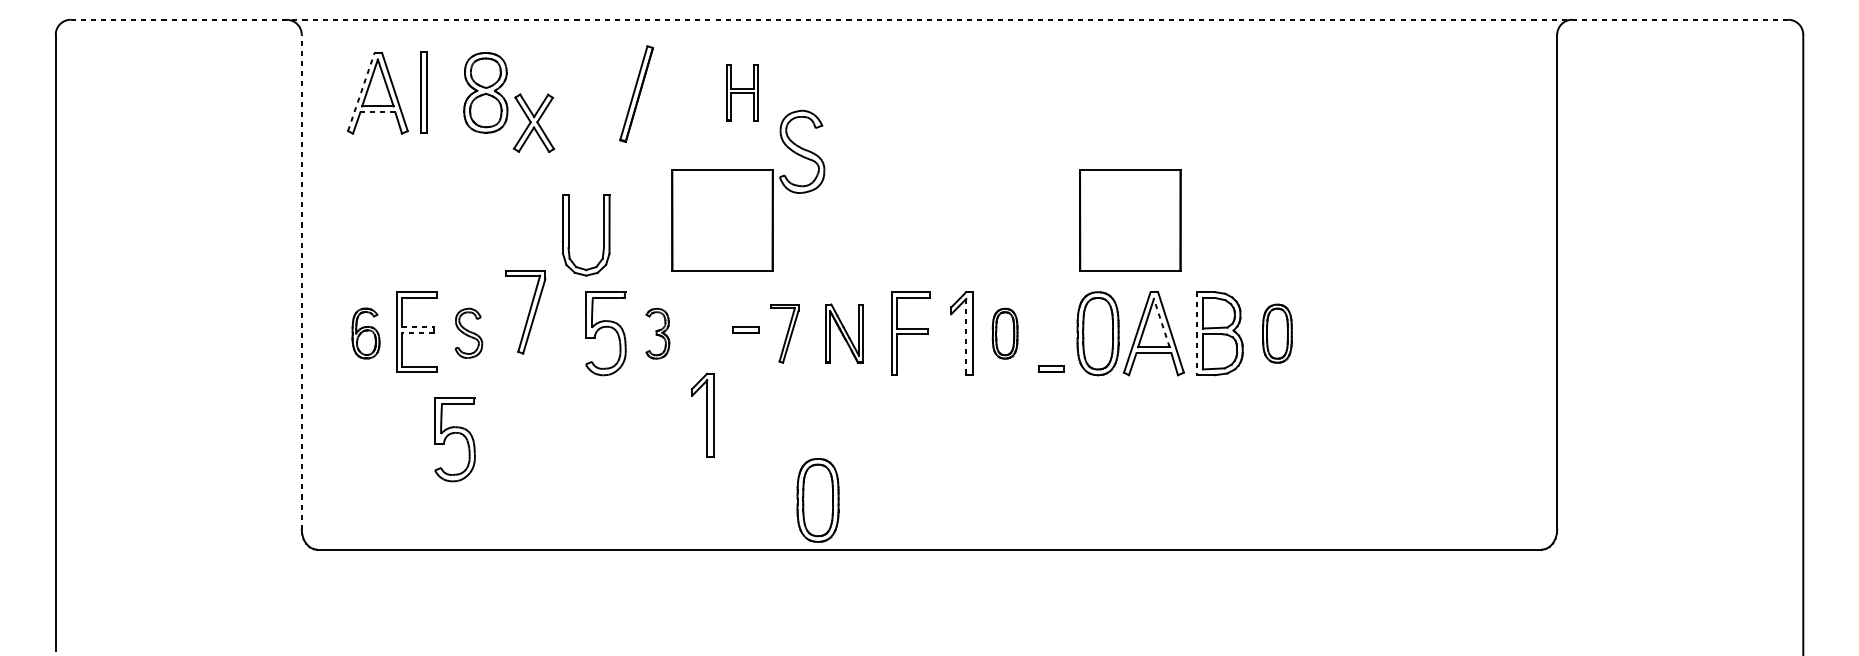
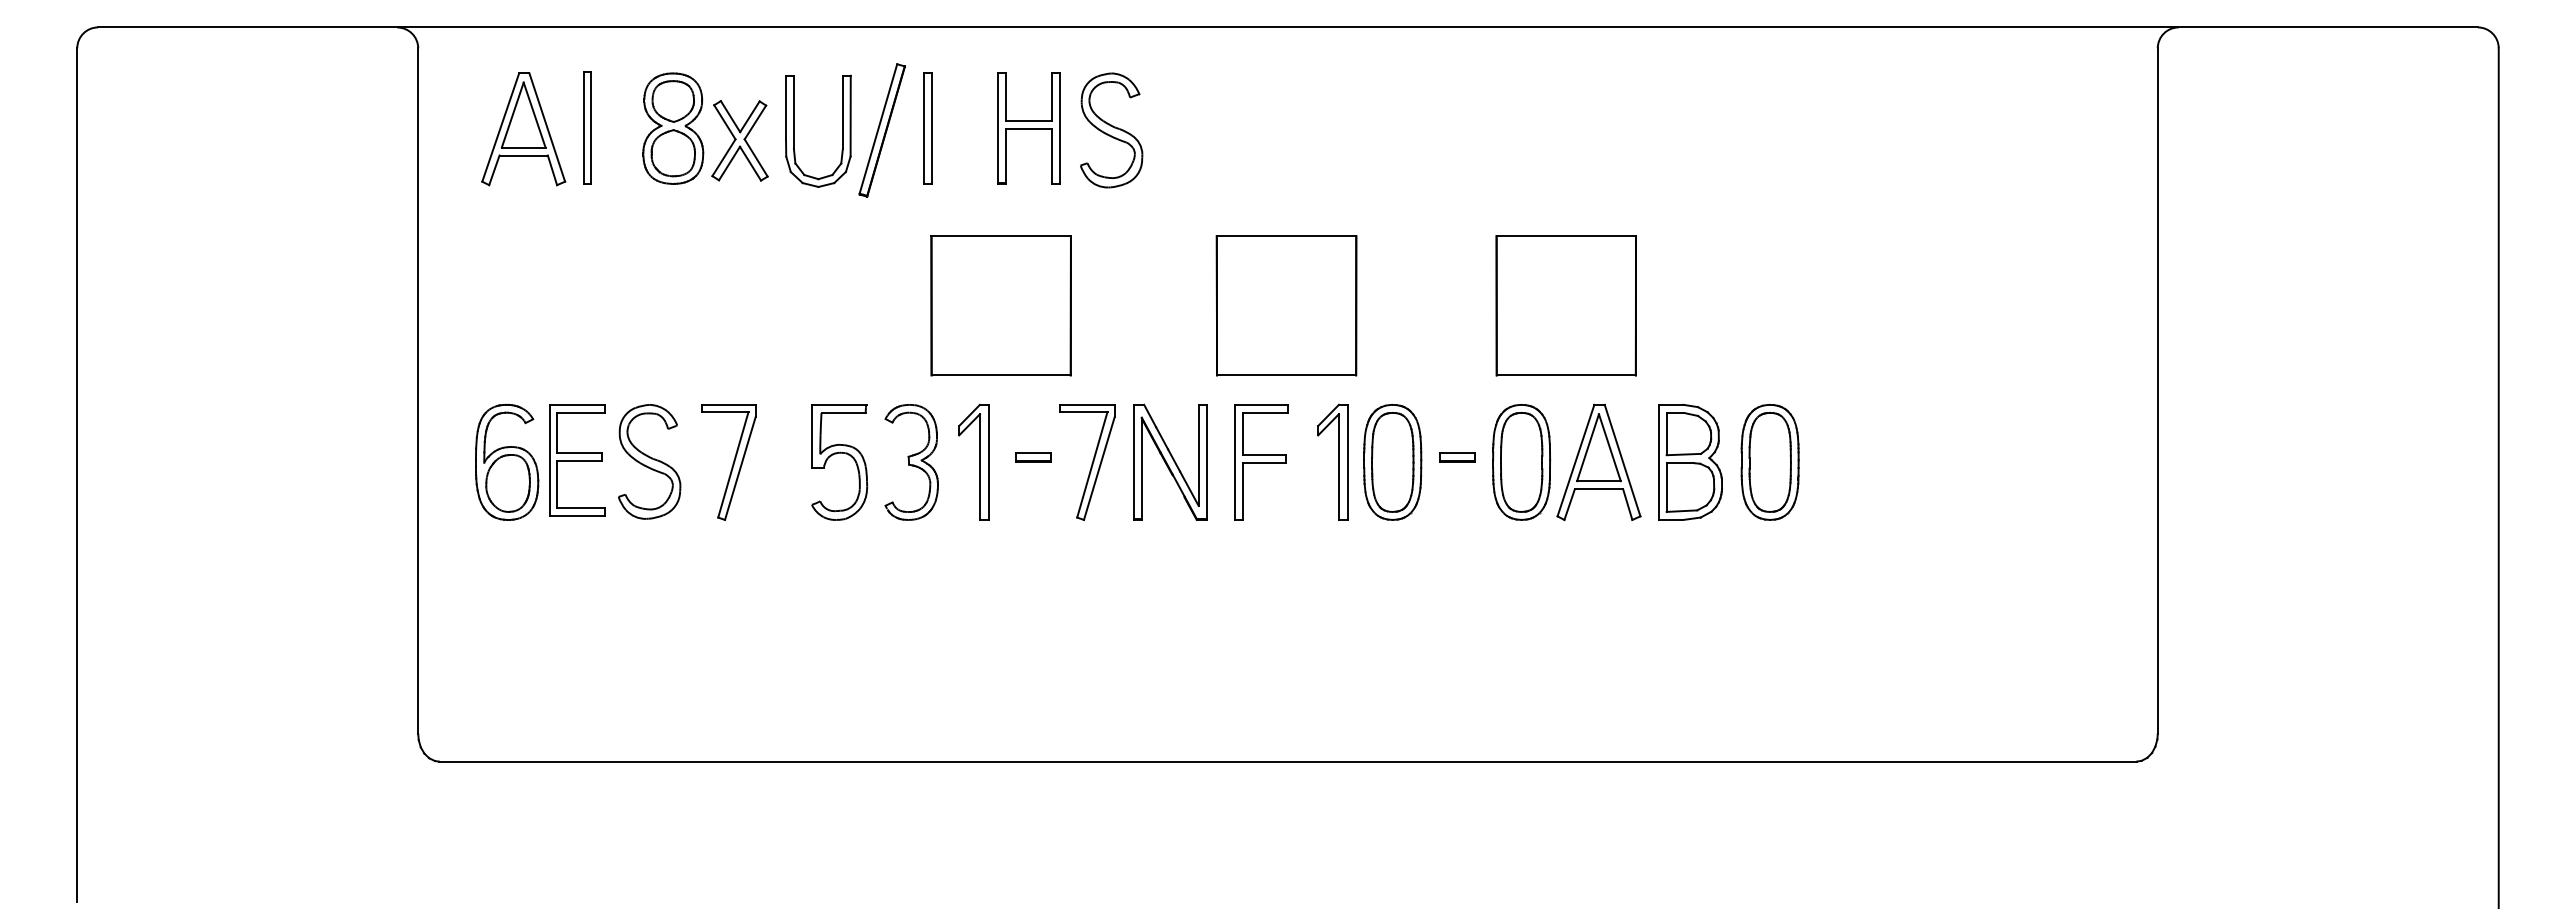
line: (929, 19) -> (1288, 27), dashed -> solid
line: (361, 92) -> (500, 127), dashed -> solid
part: (669, 92) -> (927, 128), added
part: (742, 92) -> (1028, 128), size x1.43
line: (377, 112) -> (523, 155), dashed -> solid
part: (533, 123) -> (739, 140), moved
part: (802, 151) -> (1111, 130), moved
part: (928, 220) -> (1286, 305), added
part: (569, 234) -> (794, 130), moved
line: (301, 282) -> (418, 391), dashed -> solid
part: (525, 312) -> (728, 462), moved
line: (1161, 322) -> (1609, 447), dashed -> solid
line: (418, 327) -> (580, 453), dashed -> solid
part: (366, 333) -> (507, 461), size x1.67
line: (418, 333) -> (579, 461), dashed -> solid
part: (468, 333) -> (649, 461), size x1.67
part: (657, 333) -> (911, 462), size x1.67
part: (784, 333) -> (1087, 462), size x1.43
part: (844, 333) -> (1170, 461), size x1.43
part: (1004, 333) -> (1392, 462), size x1.67
line: (1196, 333) -> (1658, 462), dashed -> solid
part: (1276, 333) -> (1769, 462), size x1.43
line: (965, 337) -> (1338, 467), dashed -> solid
part: (1051, 369) -> (1457, 457), moved
part: (702, 414) -> (973, 461), moved
part: (452, 434) -> (627, 601), removed
part: (817, 500) -> (1133, 693), removed

